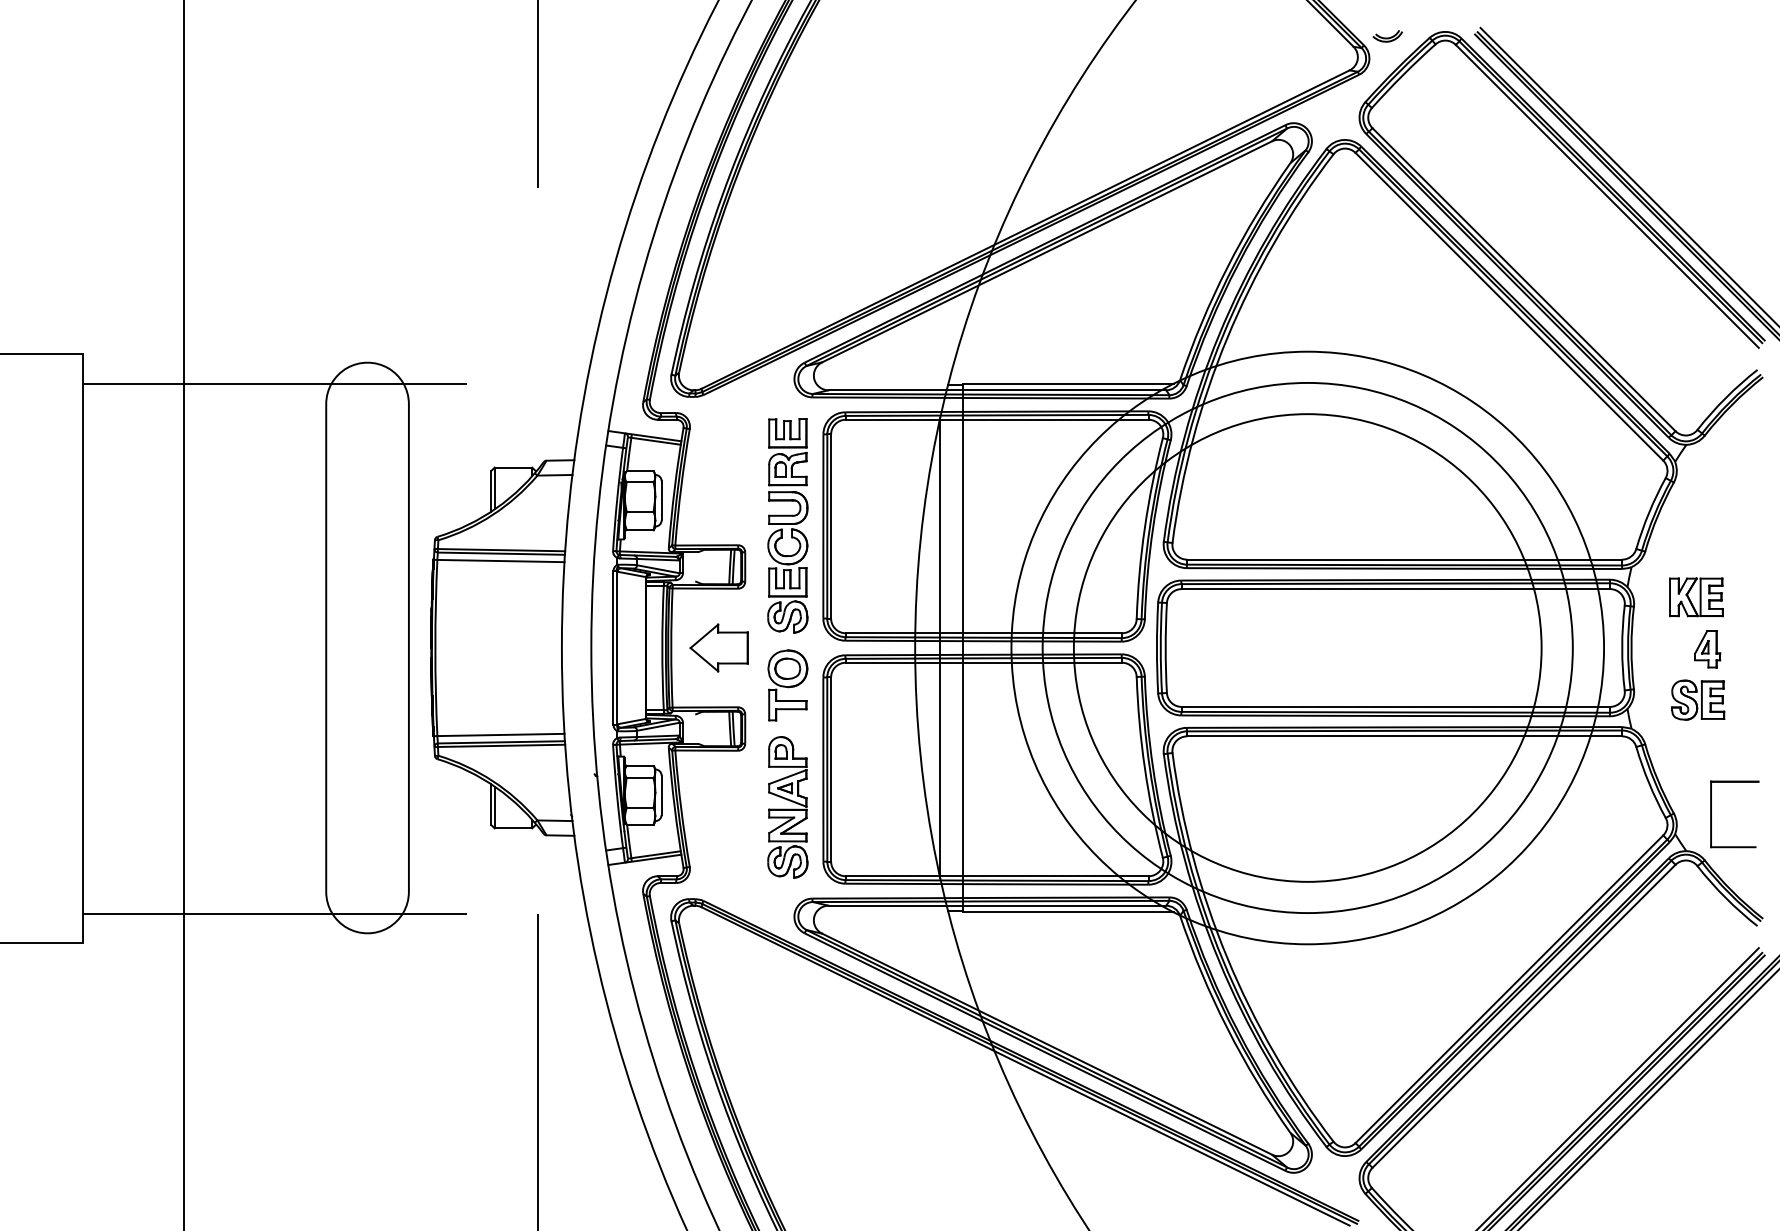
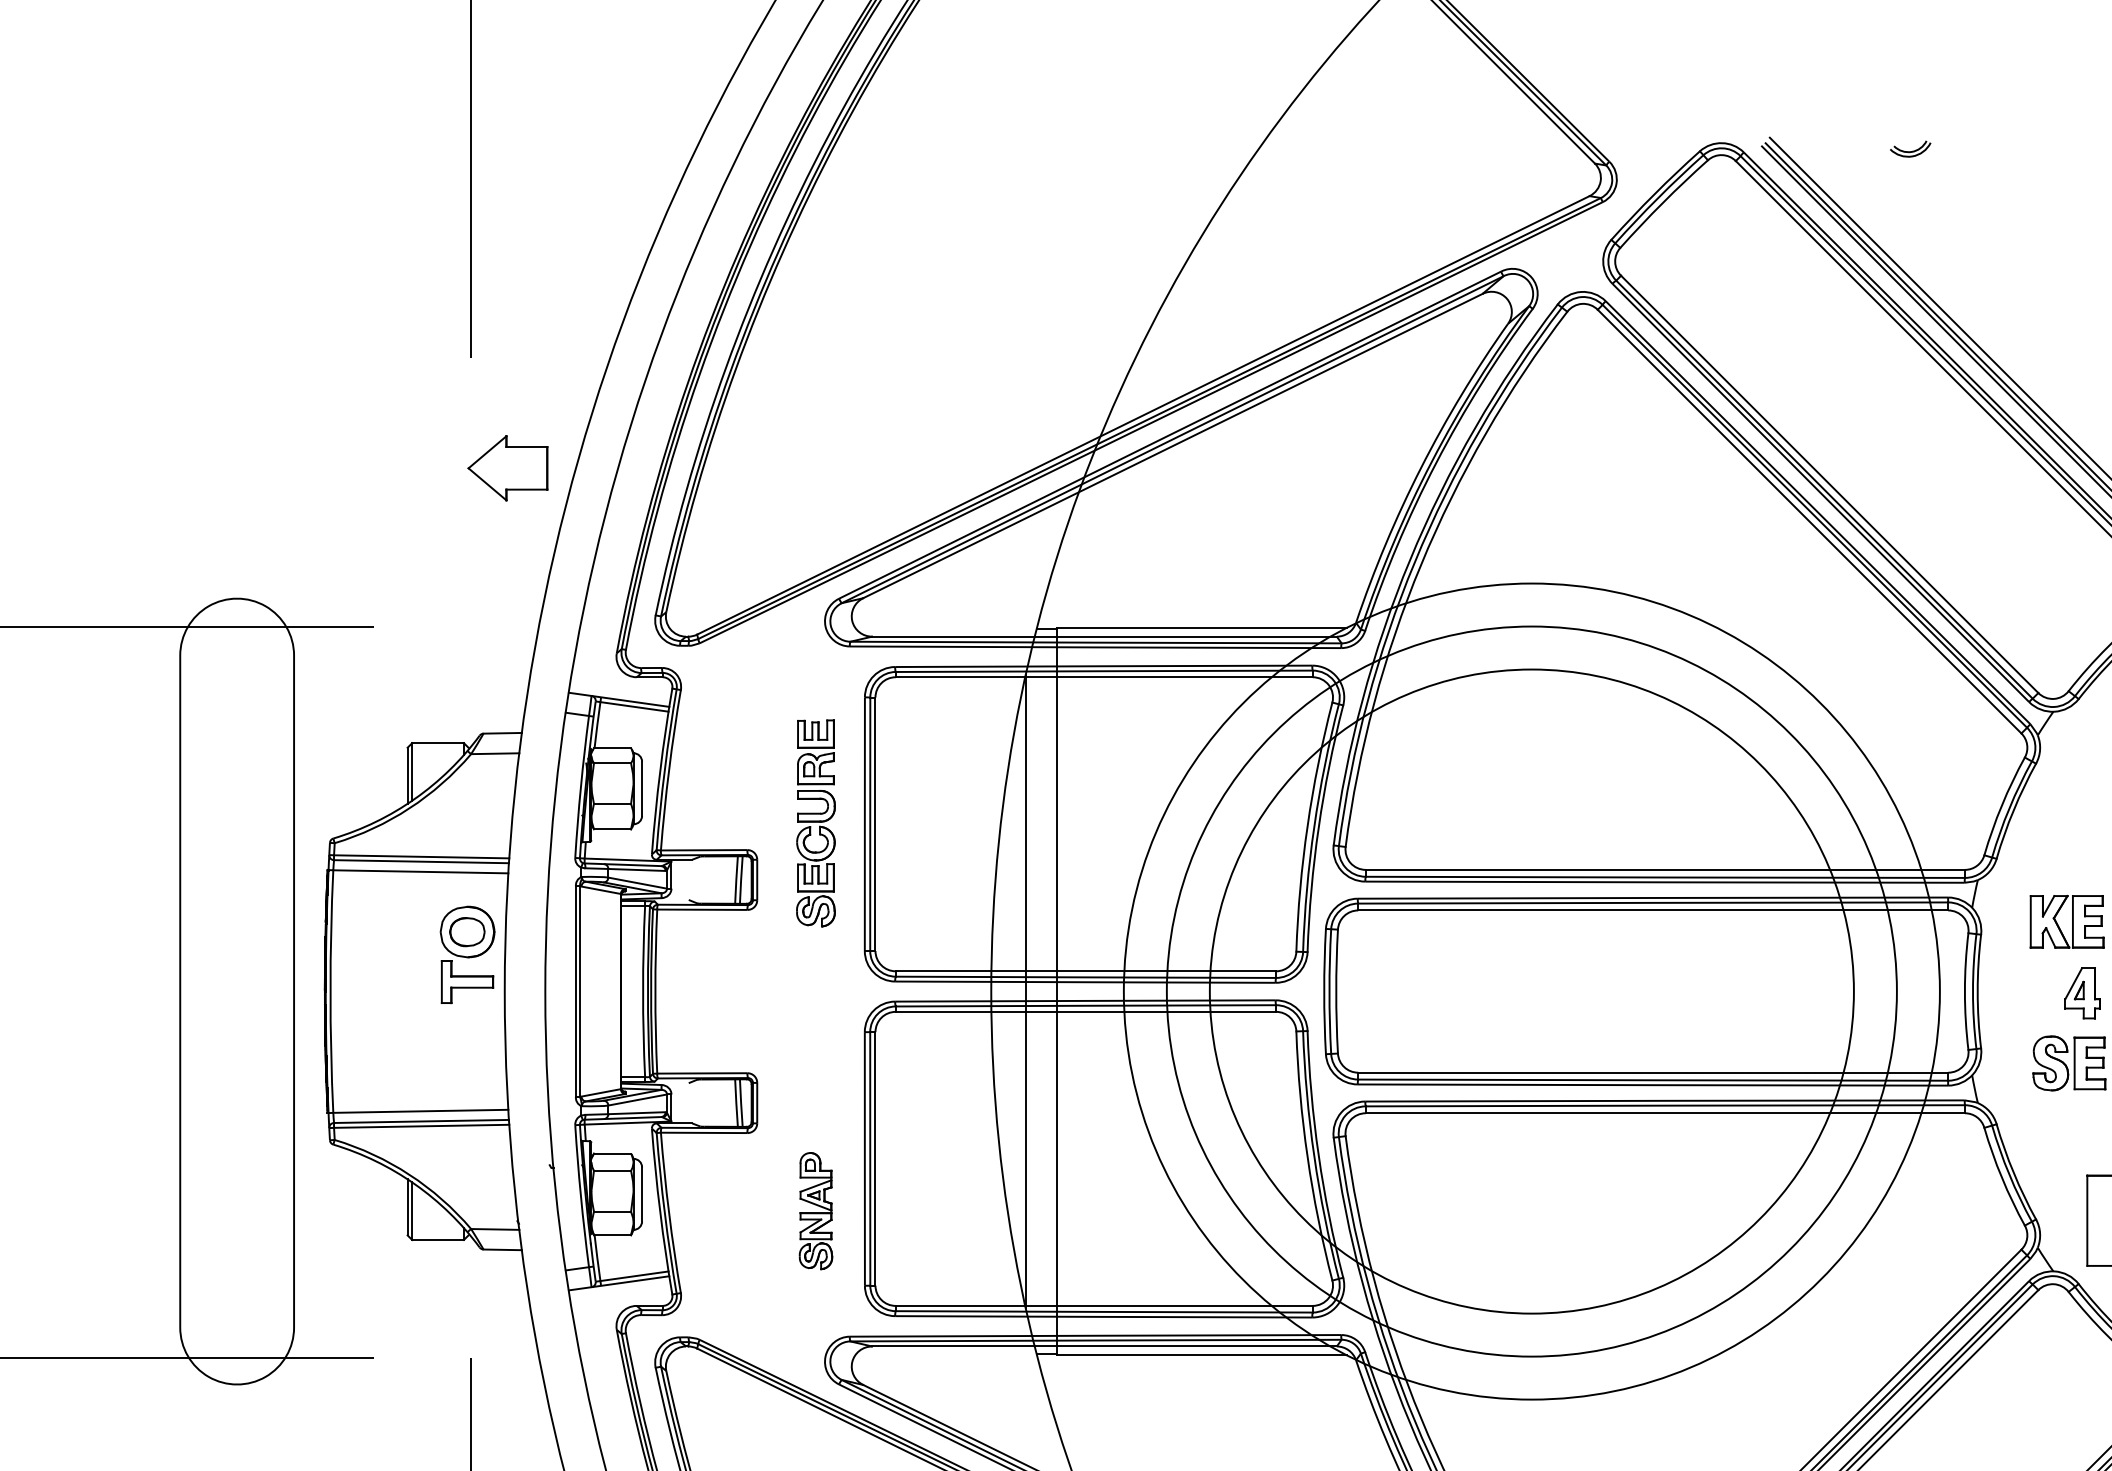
part: (1387, 36) -> (1910, 149), moved
part: (787, 525) -> (815, 822), size x0.7
part: (718, 647) -> (506, 467), moved
part: (787, 685) -> (467, 955), moved
part: (787, 807) -> (815, 1211), size x0.6

